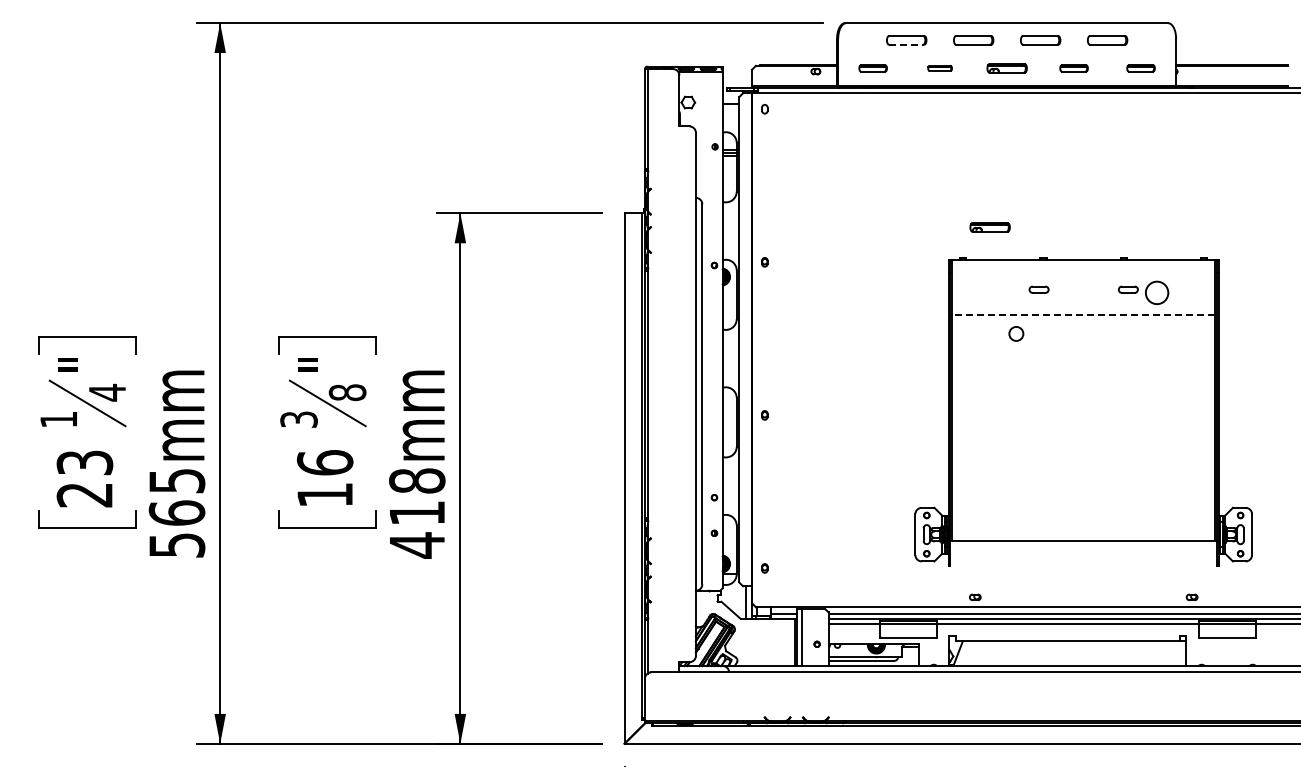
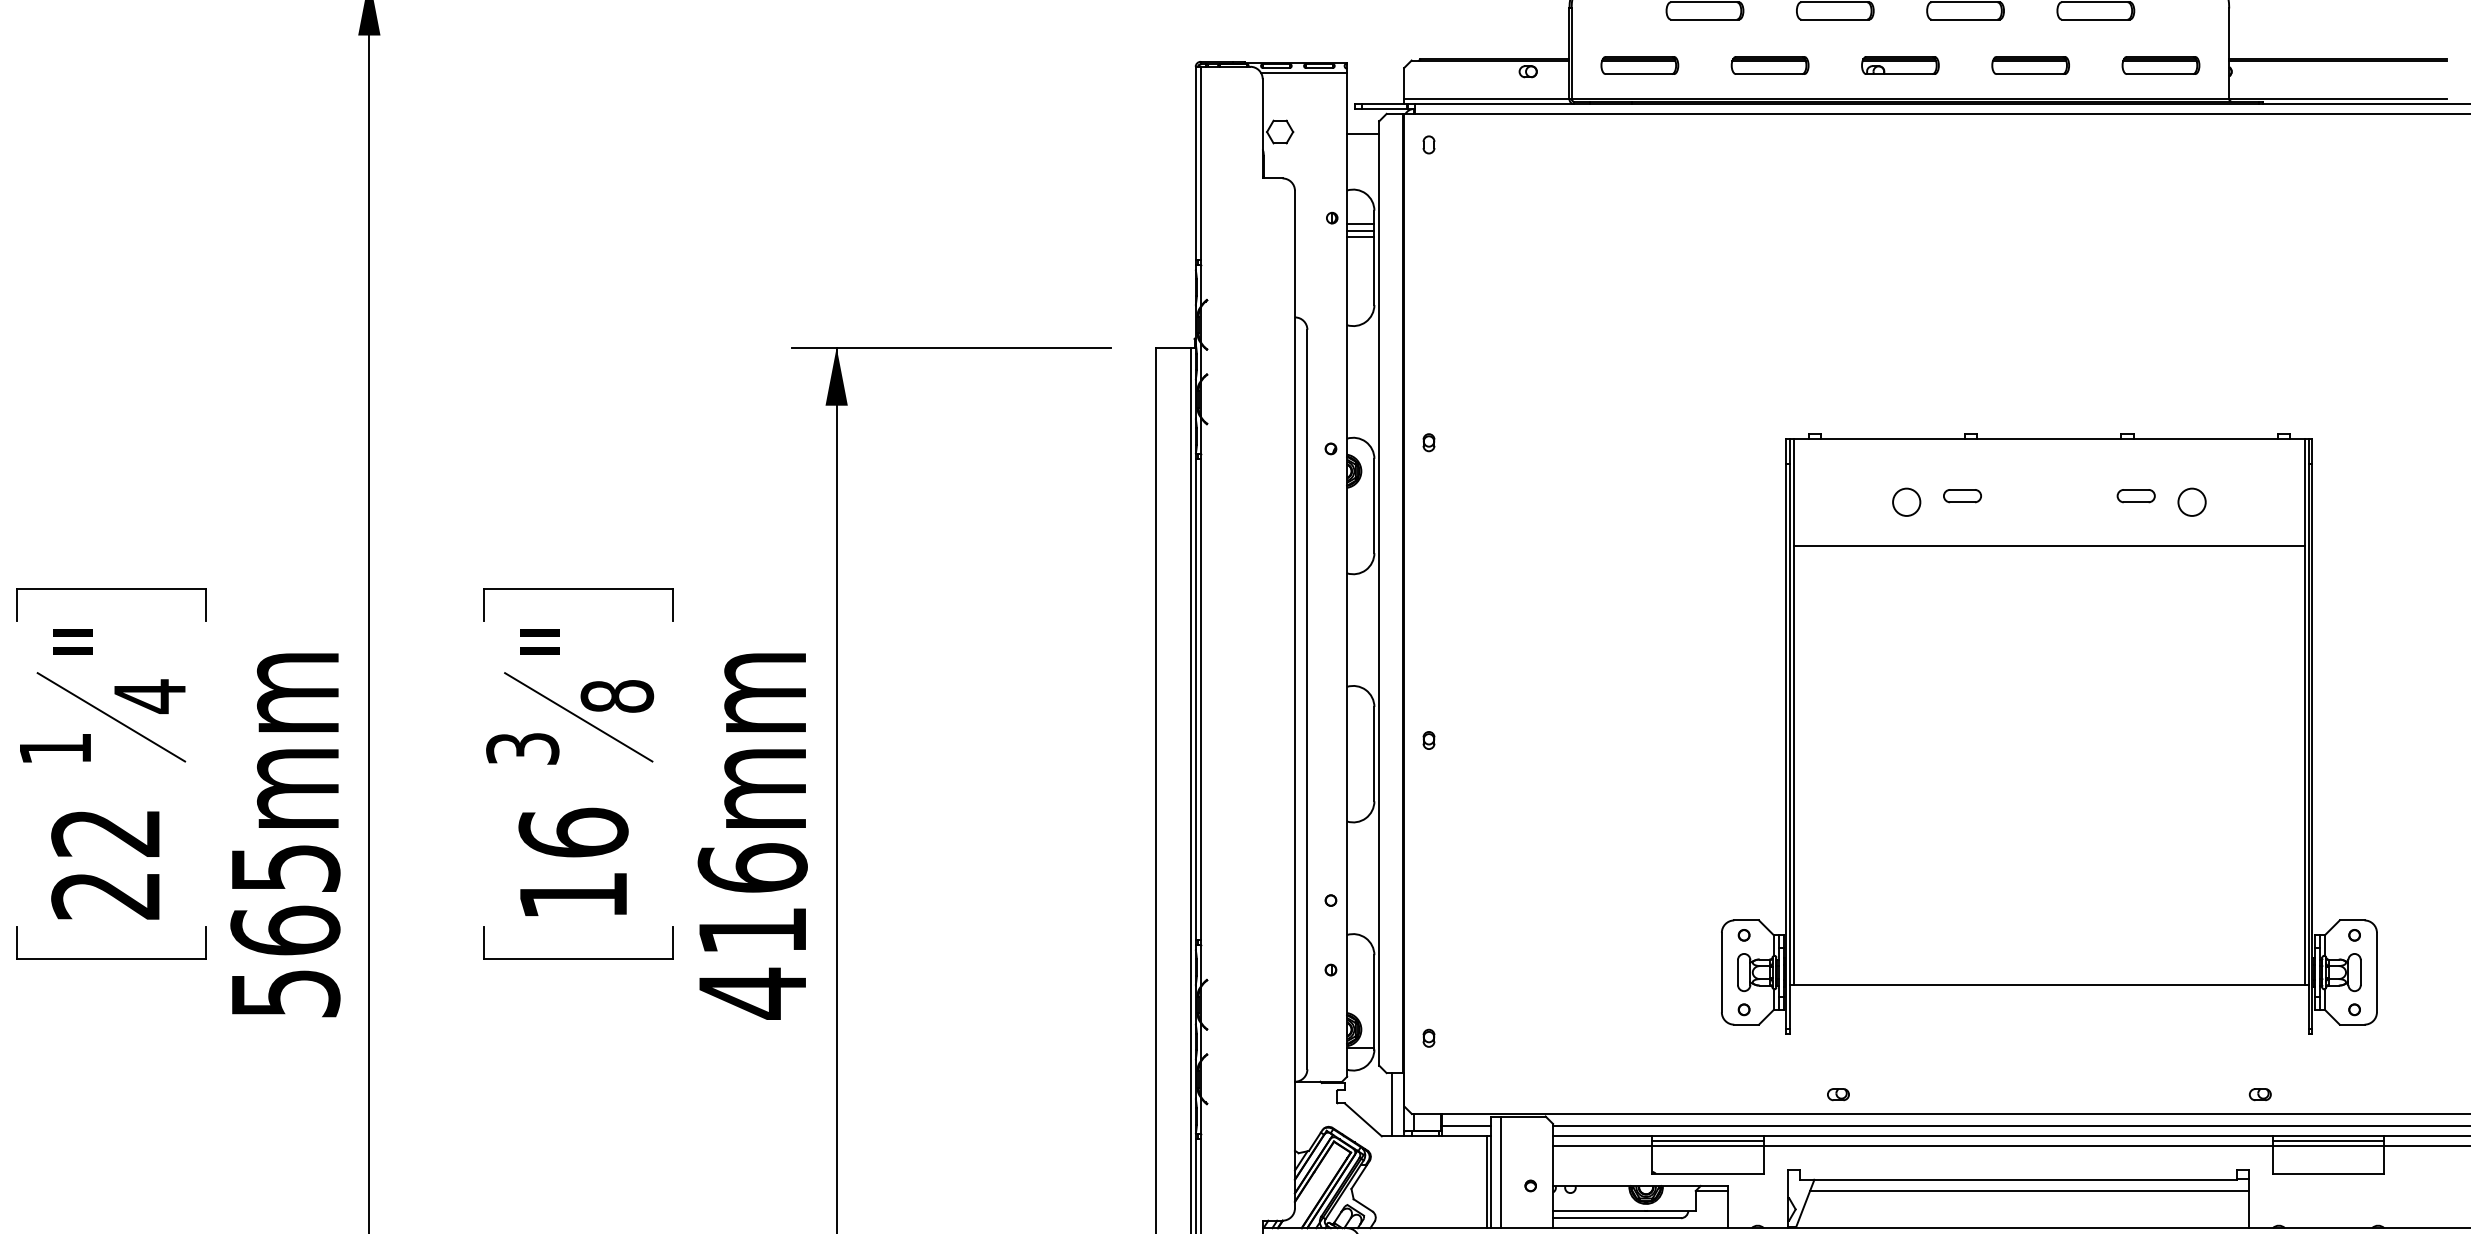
line: (906, 44) -> (1704, 18), dashed -> solid
part: (872, 68) -> (1638, 65), size x1.43
part: (939, 68) -> (1768, 65), size x1.67
part: (1073, 68) -> (2029, 65), size x1.43
part: (1140, 68) -> (2159, 65), size x1.43
part: (989, 227) -> (1866, 374), removed
circle: (1156, 292) -> (2191, 501), size x0.62
line: (1083, 315) -> (2048, 546), dashed -> solid
circle: (1016, 333) -> (1906, 501), moved
text: (84, 462) -> (105, 832), 23 -> 22
text: (417, 480) -> (753, 867), 418mm -> 416mm
line: (1073, 646) -> (2029, 1190), added

